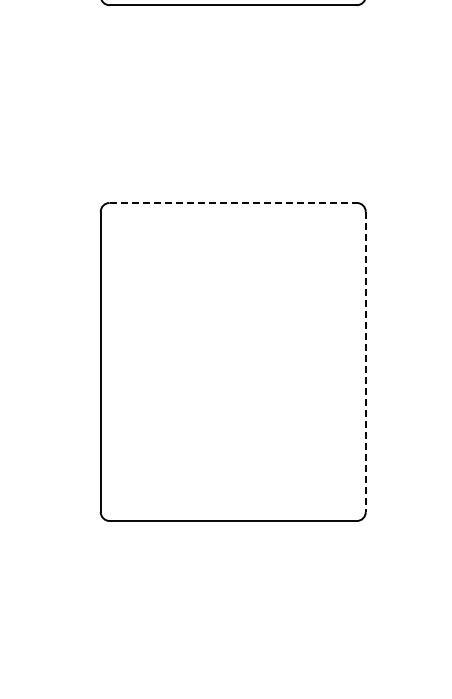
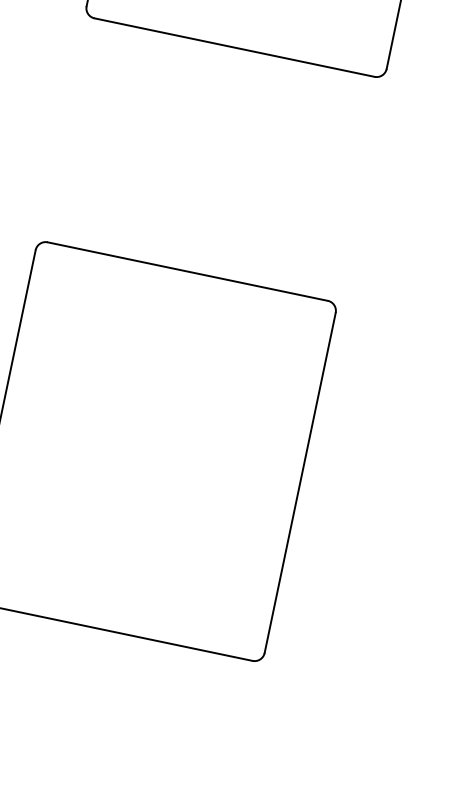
line: (233, 203) -> (187, 272), dashed -> solid
line: (365, 362) -> (299, 483), dashed -> solid

